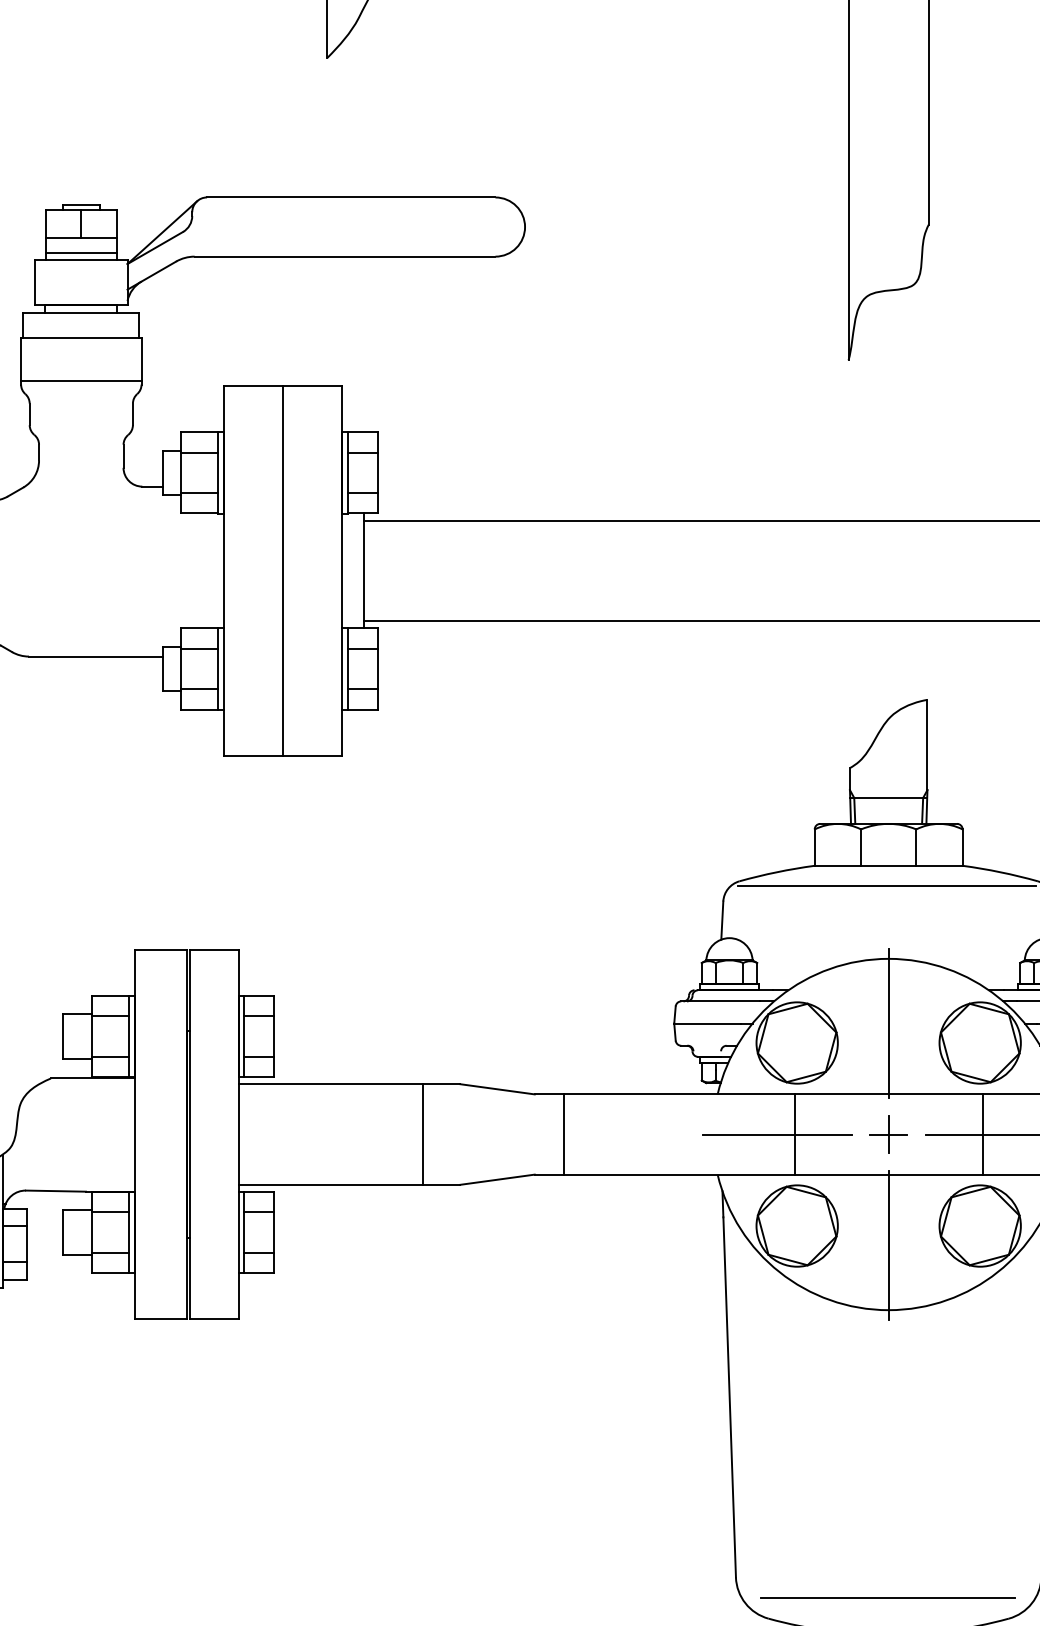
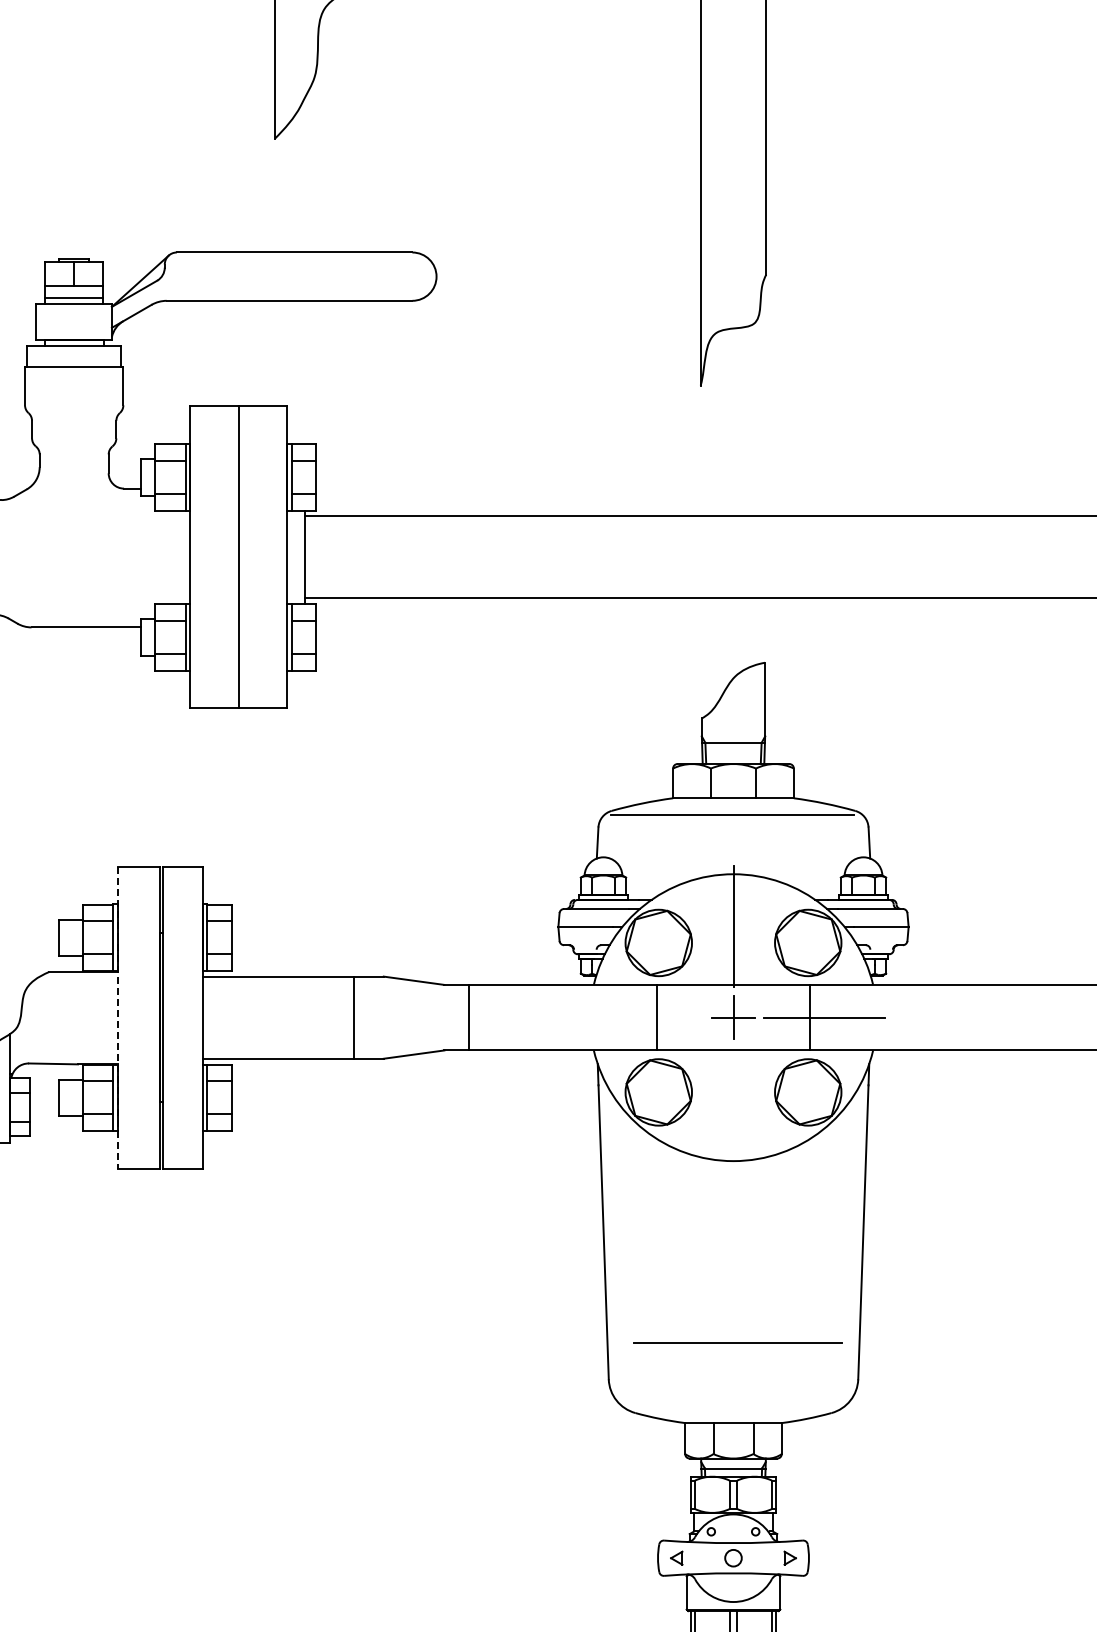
line: (81, 381) -> (74, 402), removed
line: (135, 1134) -> (118, 1017), solid -> dashed
line: (777, 1134) -> (642, 1017), removed
part: (888, 1134) -> (733, 1017), size x1.4
line: (888, 1245) -> (733, 1108), removed
line: (887, 1597) -> (737, 1342), moved

